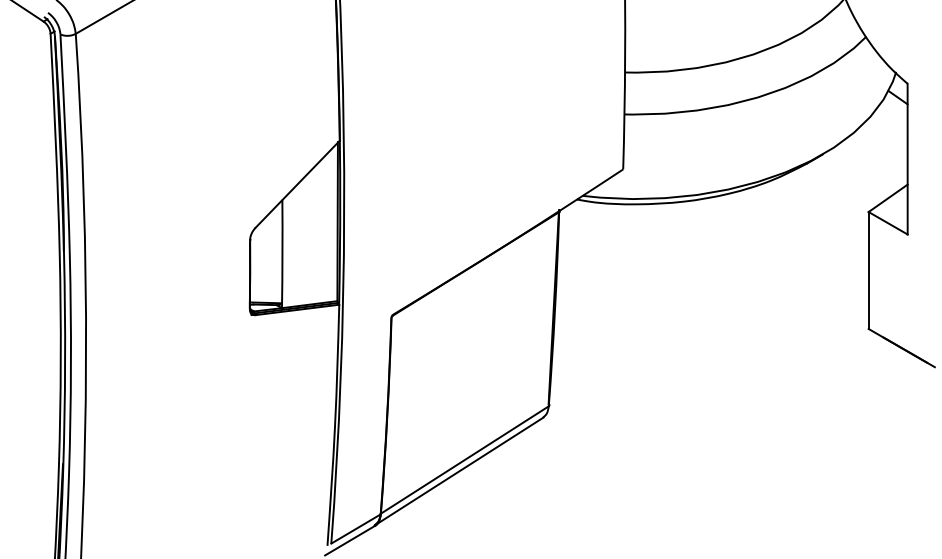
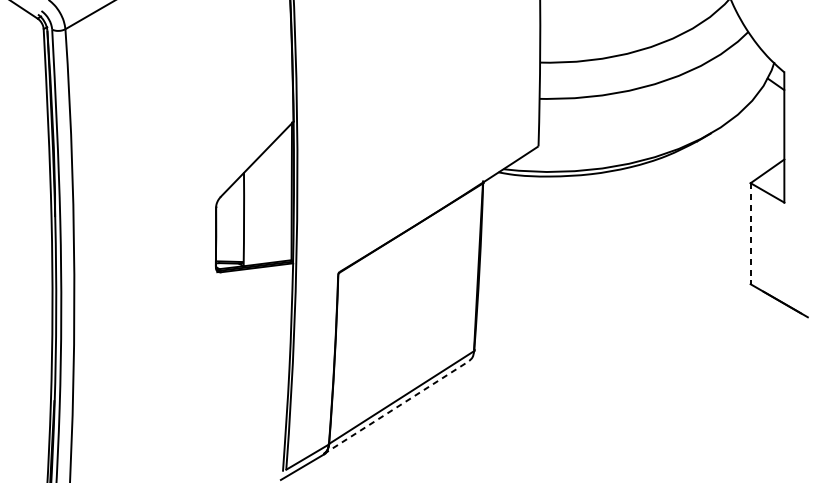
line: (868, 271) -> (750, 234), solid -> dashed
line: (459, 471) -> (397, 407), solid -> dashed

